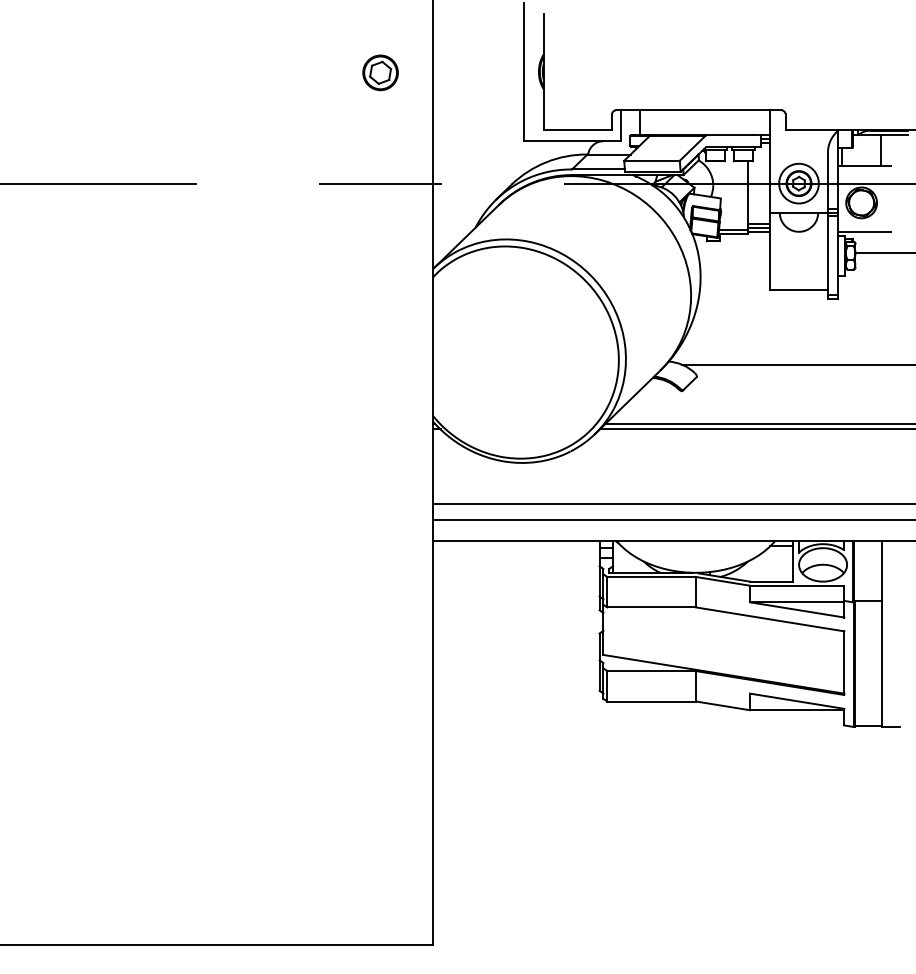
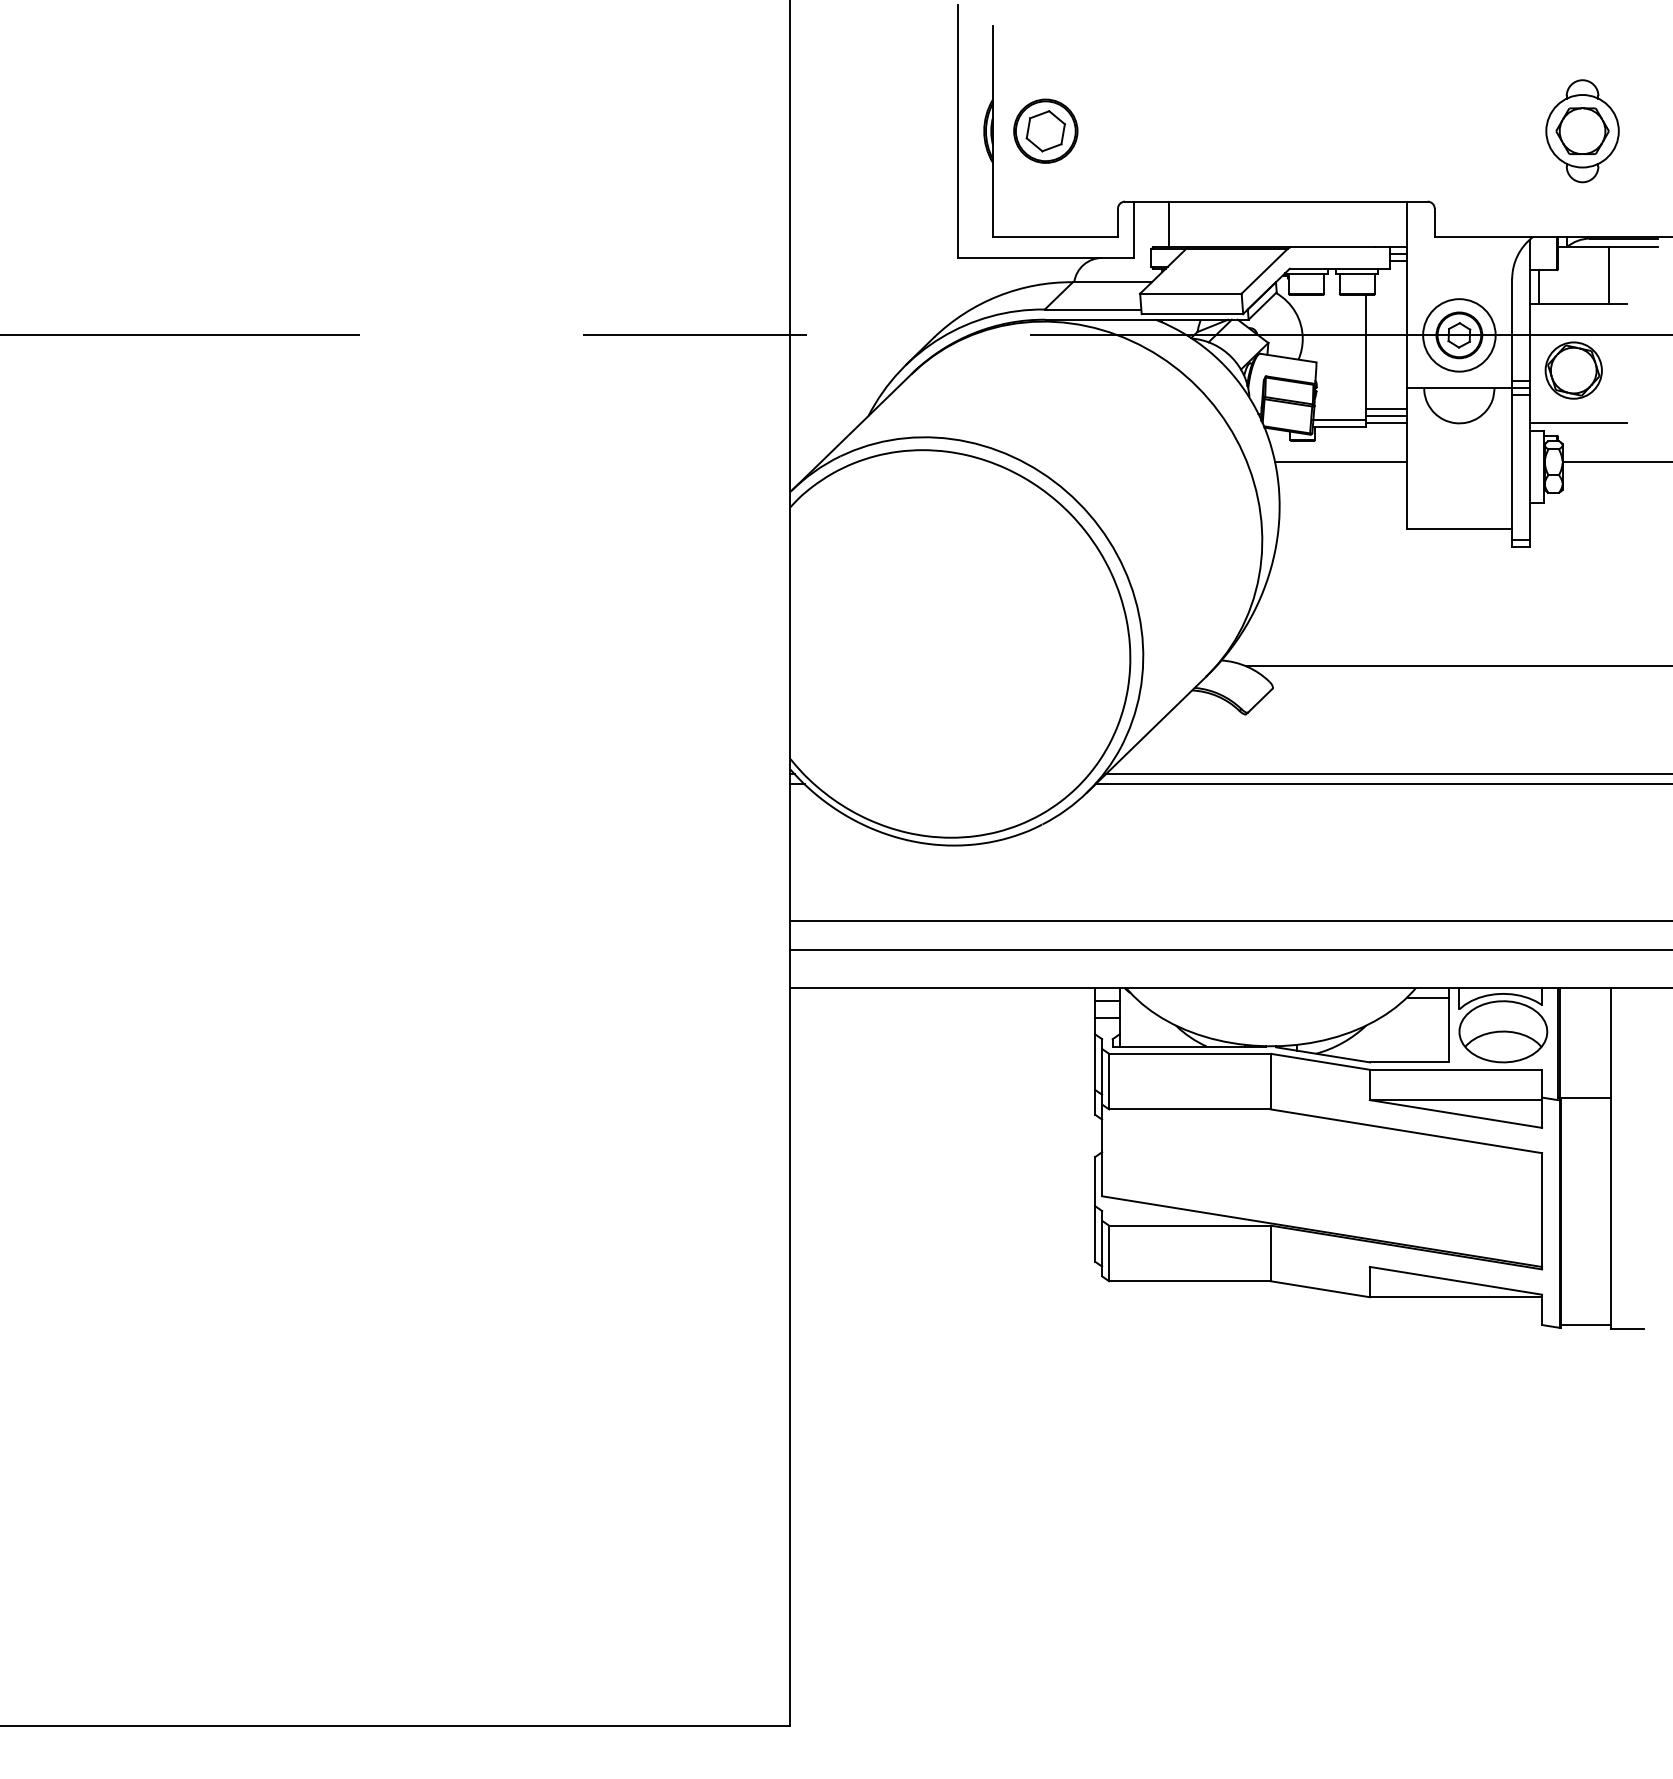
part: (866, 71) -> (1582, 130), added
part: (380, 72) -> (1045, 130), moved
line: (734, 253) -> (1341, 462), added

